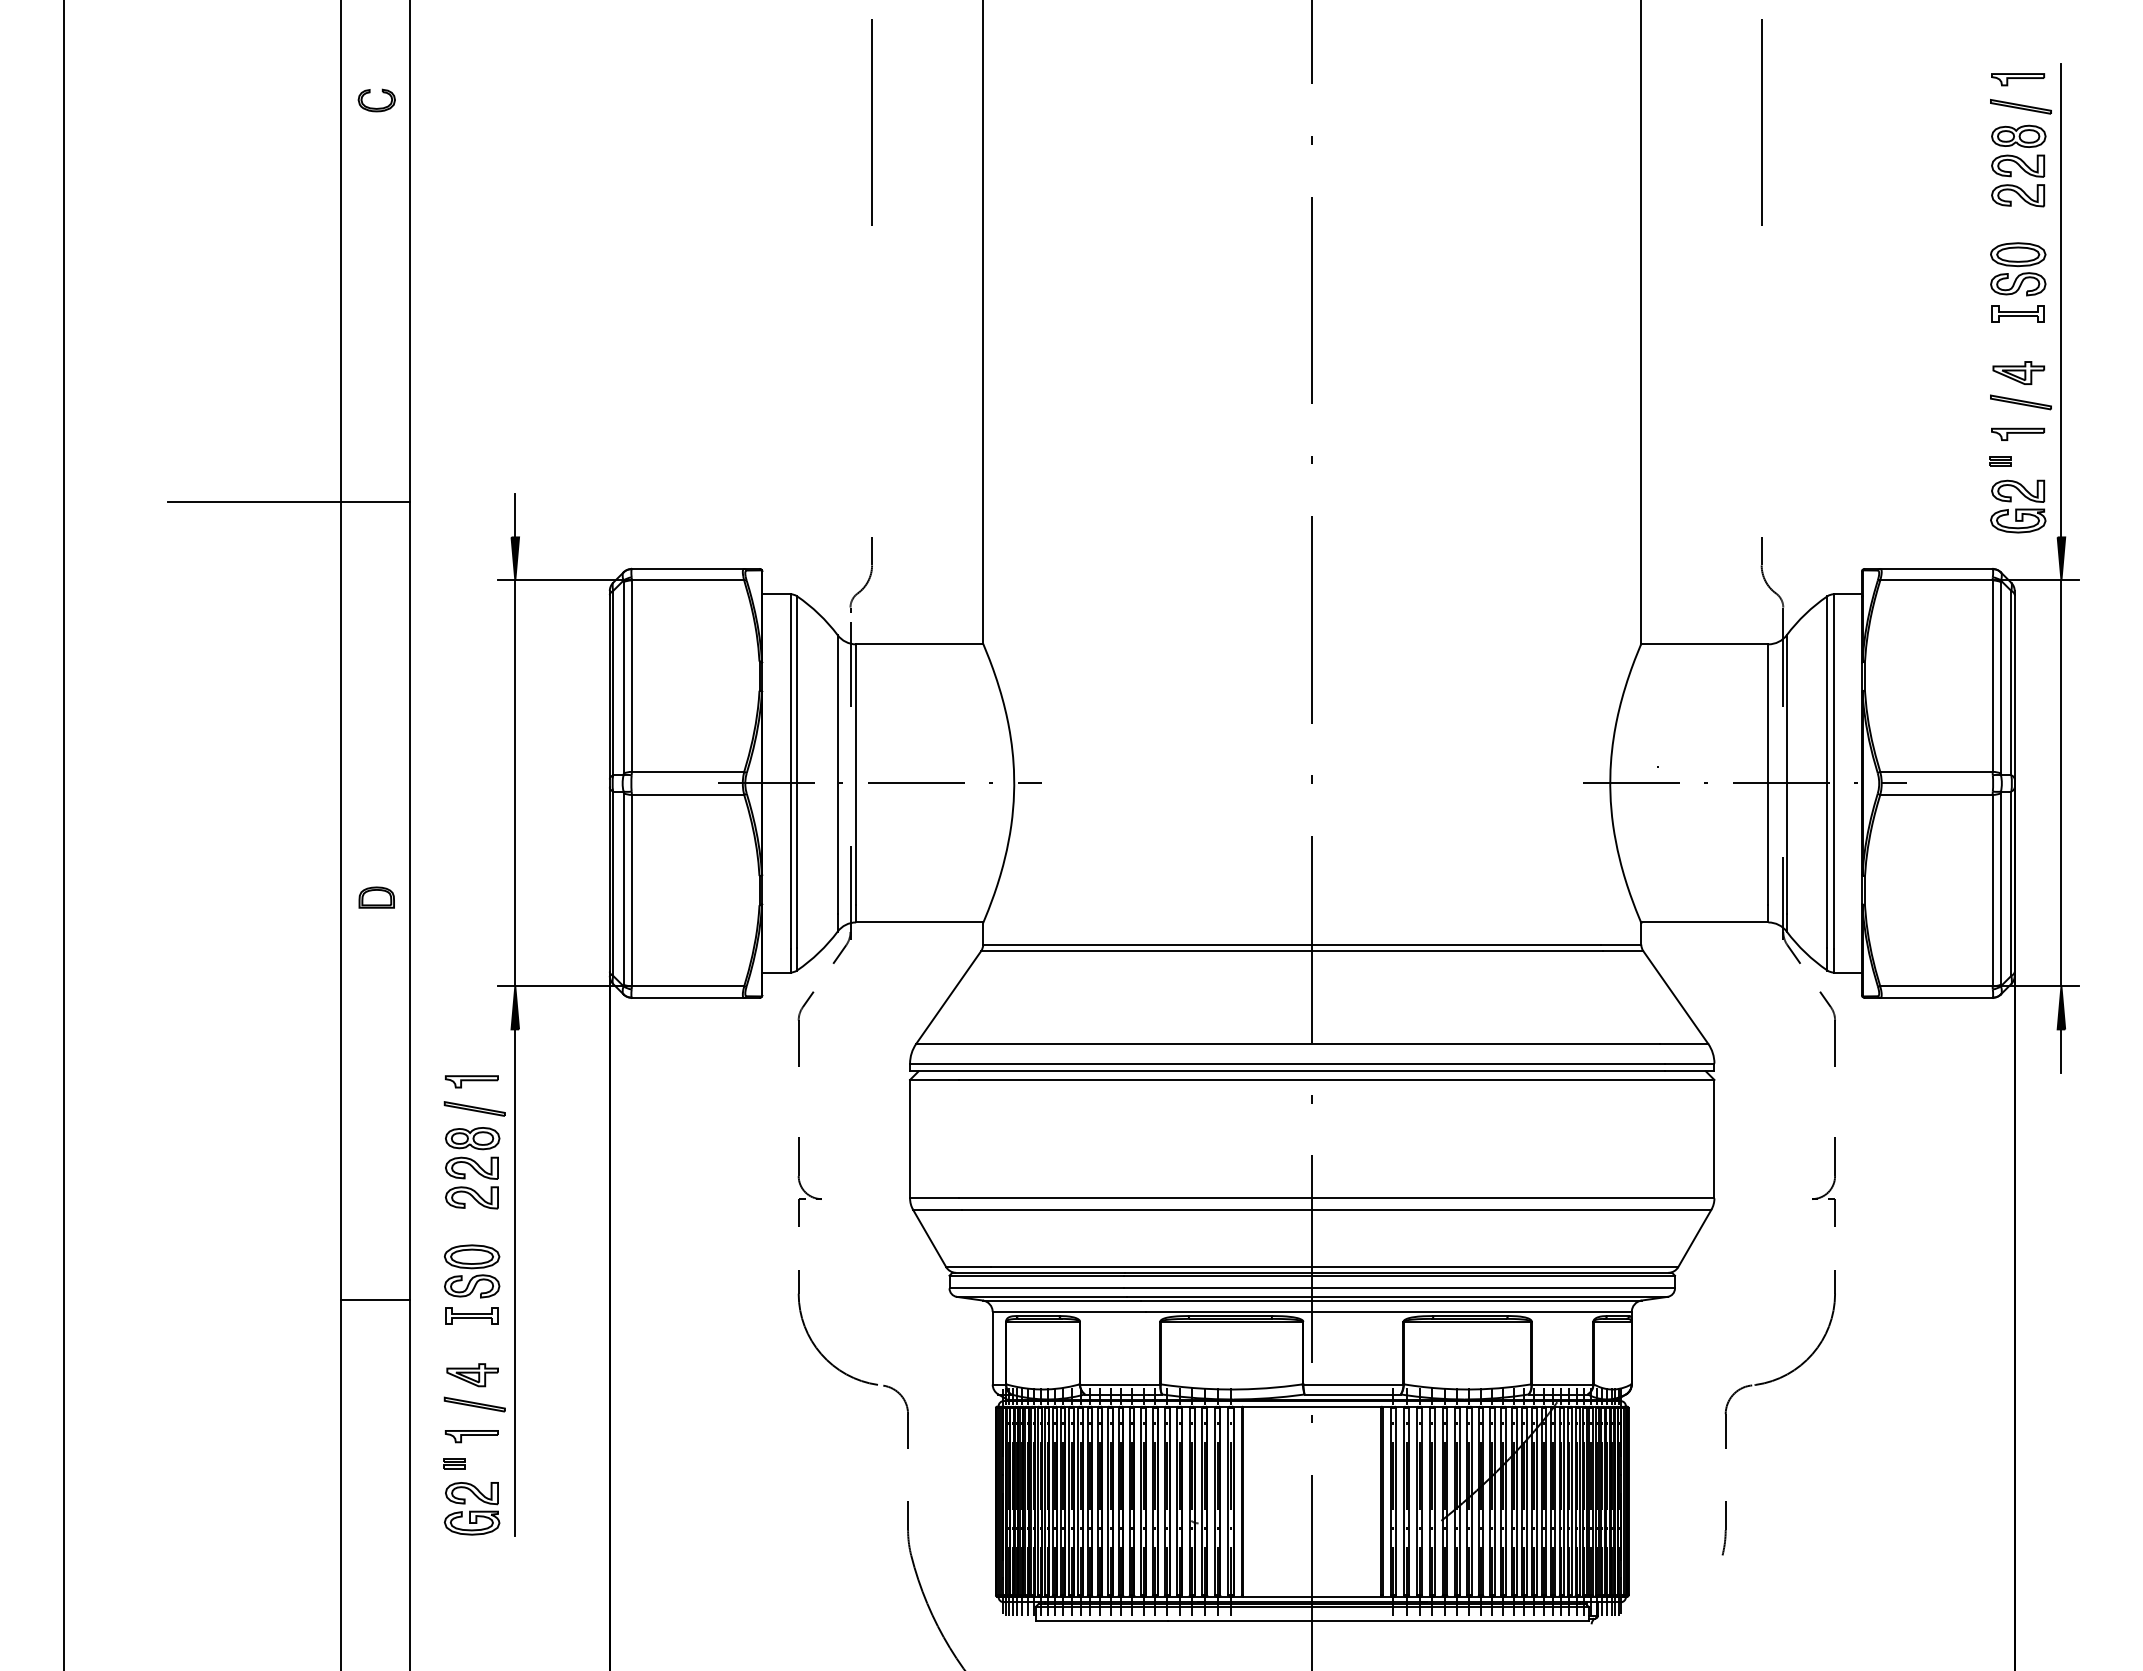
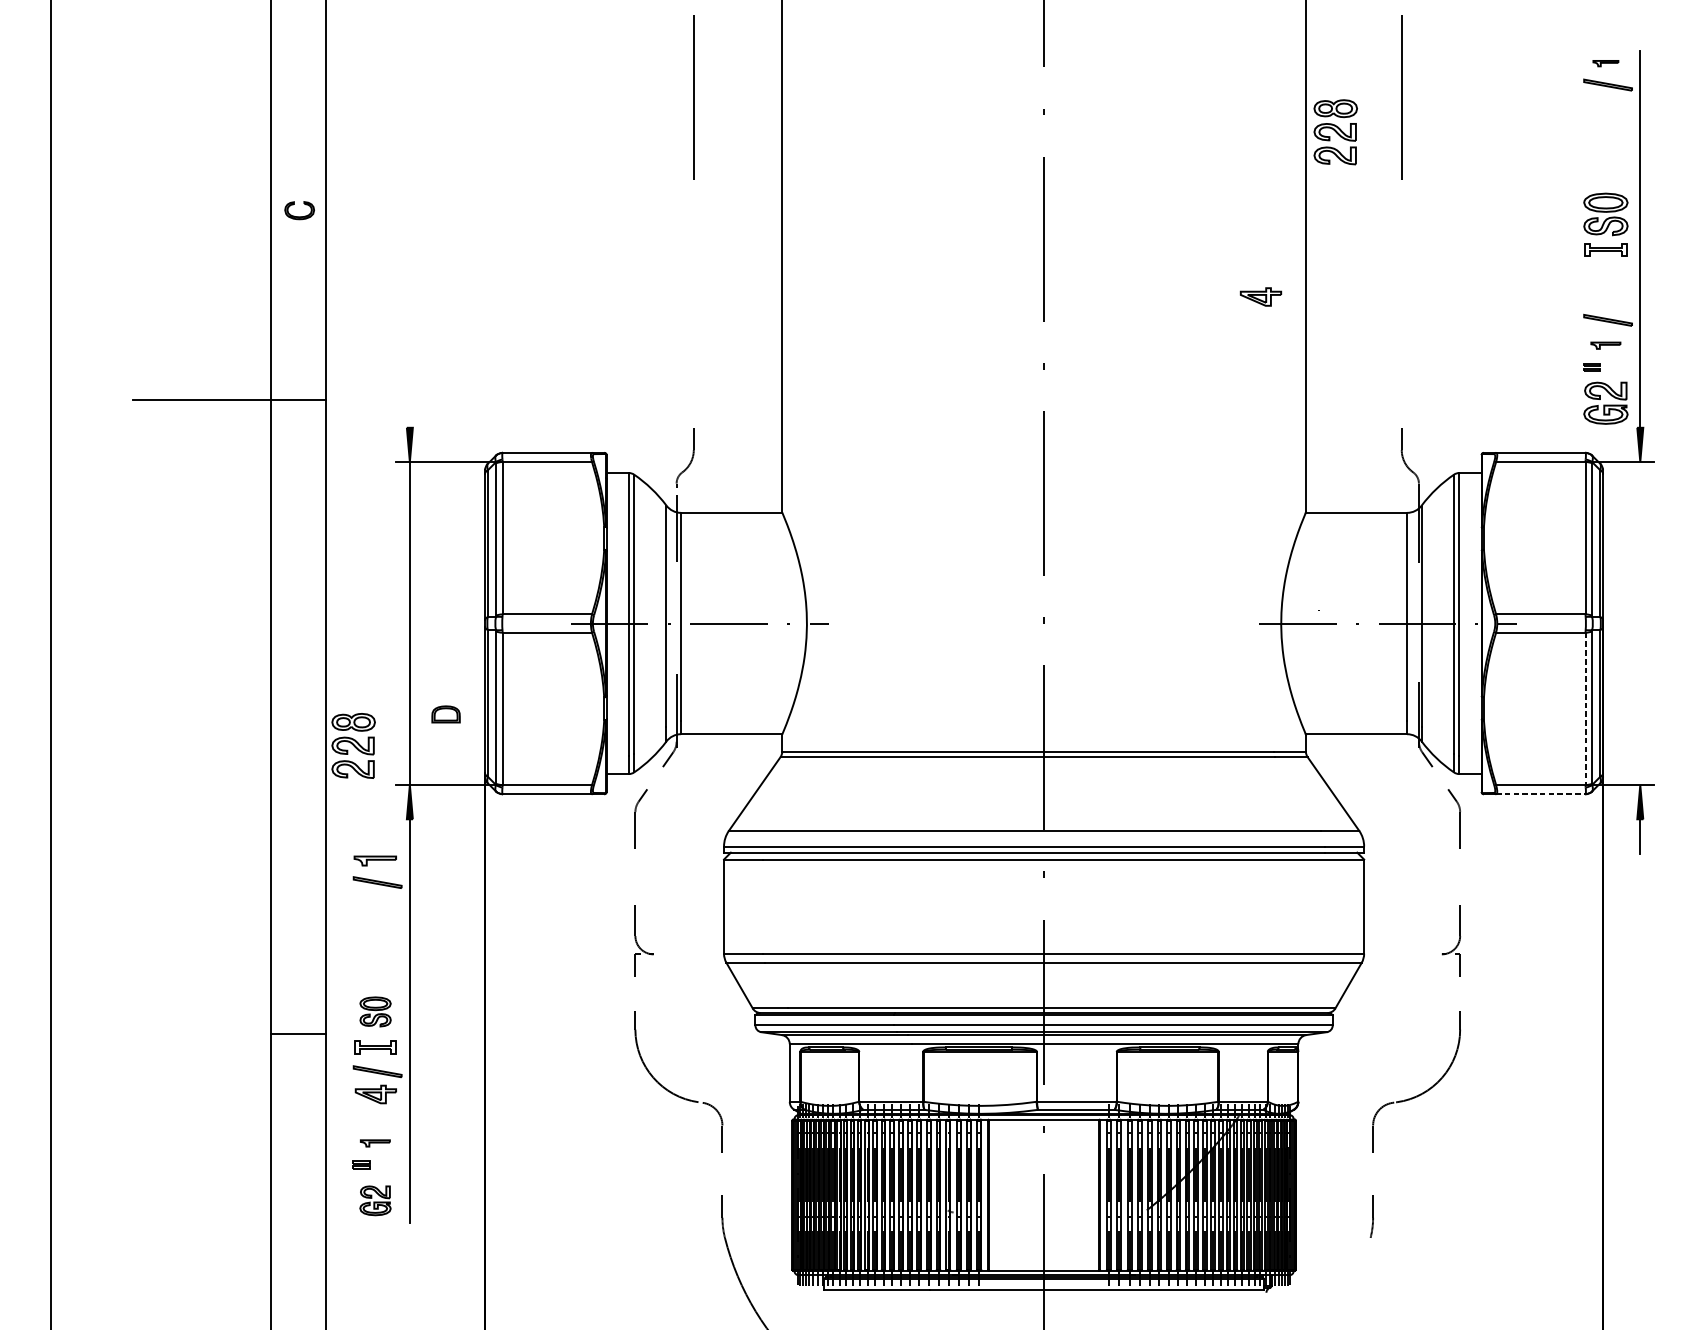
part: (2018, 79) -> (1606, 63), size x0.6
part: (375, 107) -> (298, 216), moved
part: (2018, 165) -> (1335, 131), moved
part: (2018, 372) -> (1260, 296), moved
part: (2018, 433) -> (1606, 345), size x0.7
line: (515, 515) -> (410, 410), removed
line: (2061, 783) -> (1640, 623), removed
line: (1992, 890) -> (1585, 708), solid -> dashed
part: (376, 897) -> (445, 714), moved
line: (1936, 997) -> (1540, 793), solid -> dashed
part: (472, 1168) -> (353, 746), moved
part: (472, 1271) -> (375, 1011), size x0.7
part: (474, 1404) -> (377, 1071), moved
part: (471, 1436) -> (375, 1143), size x0.7
part: (471, 1508) -> (375, 1200), size x0.7

